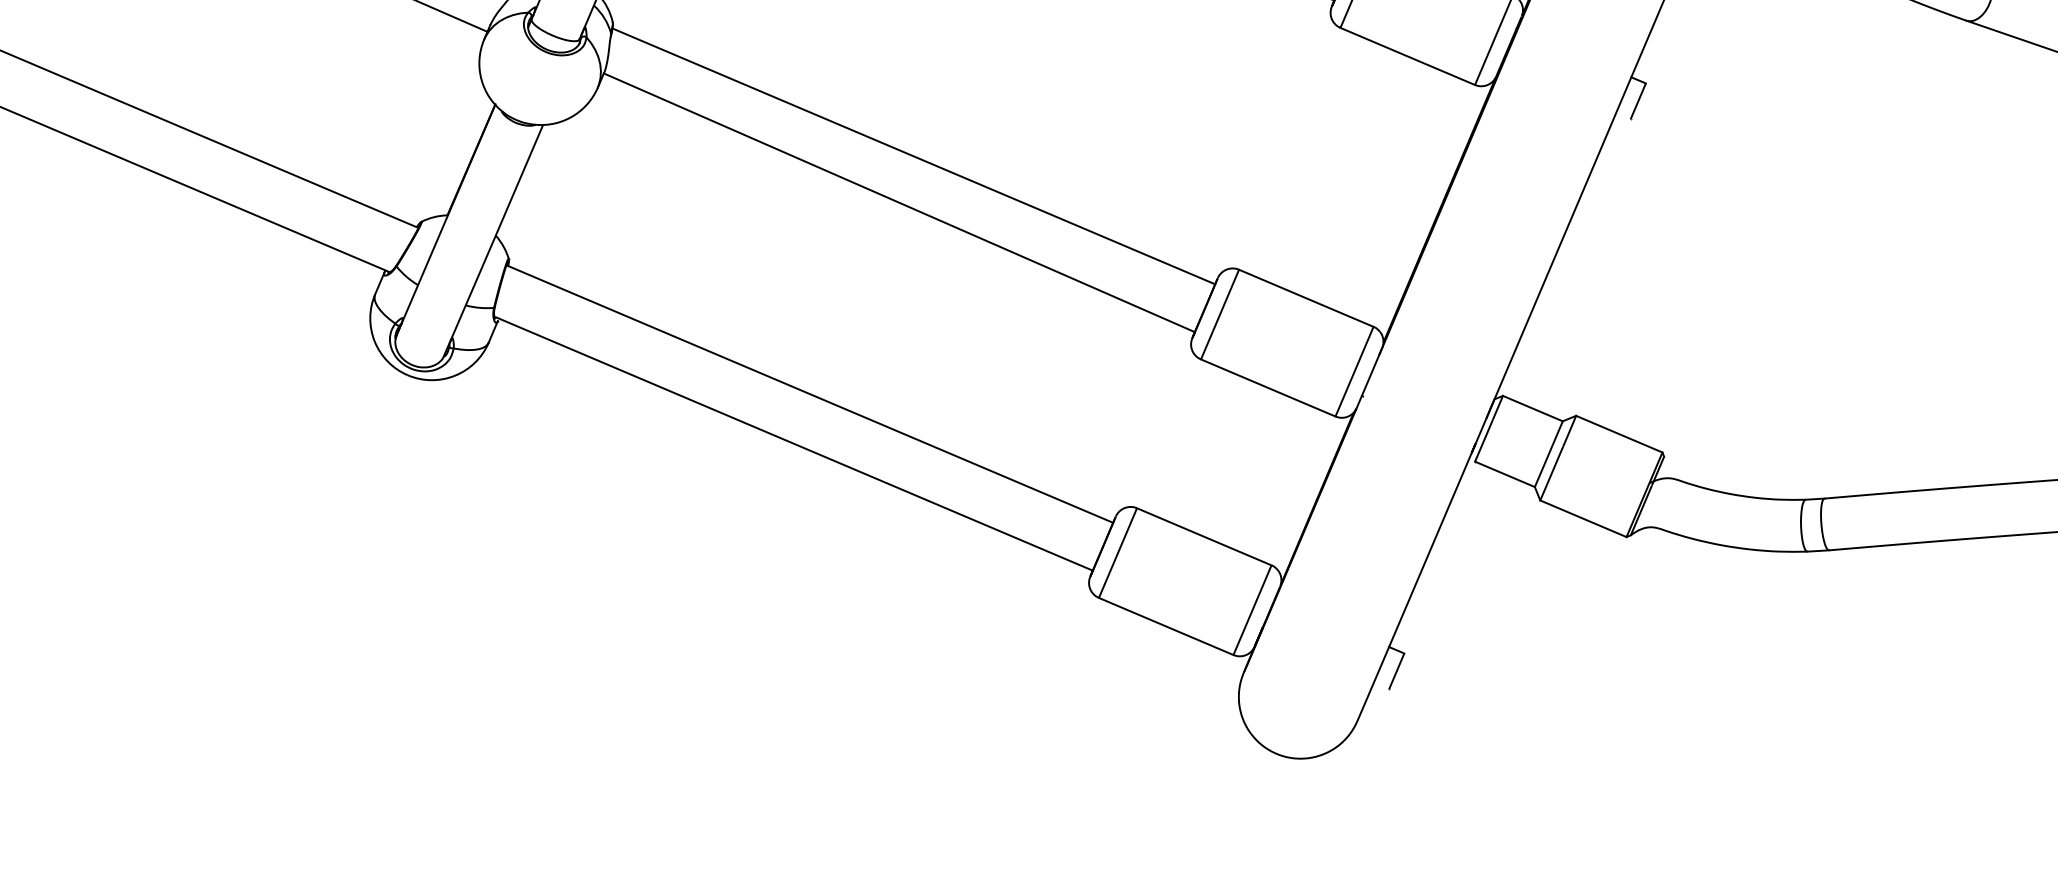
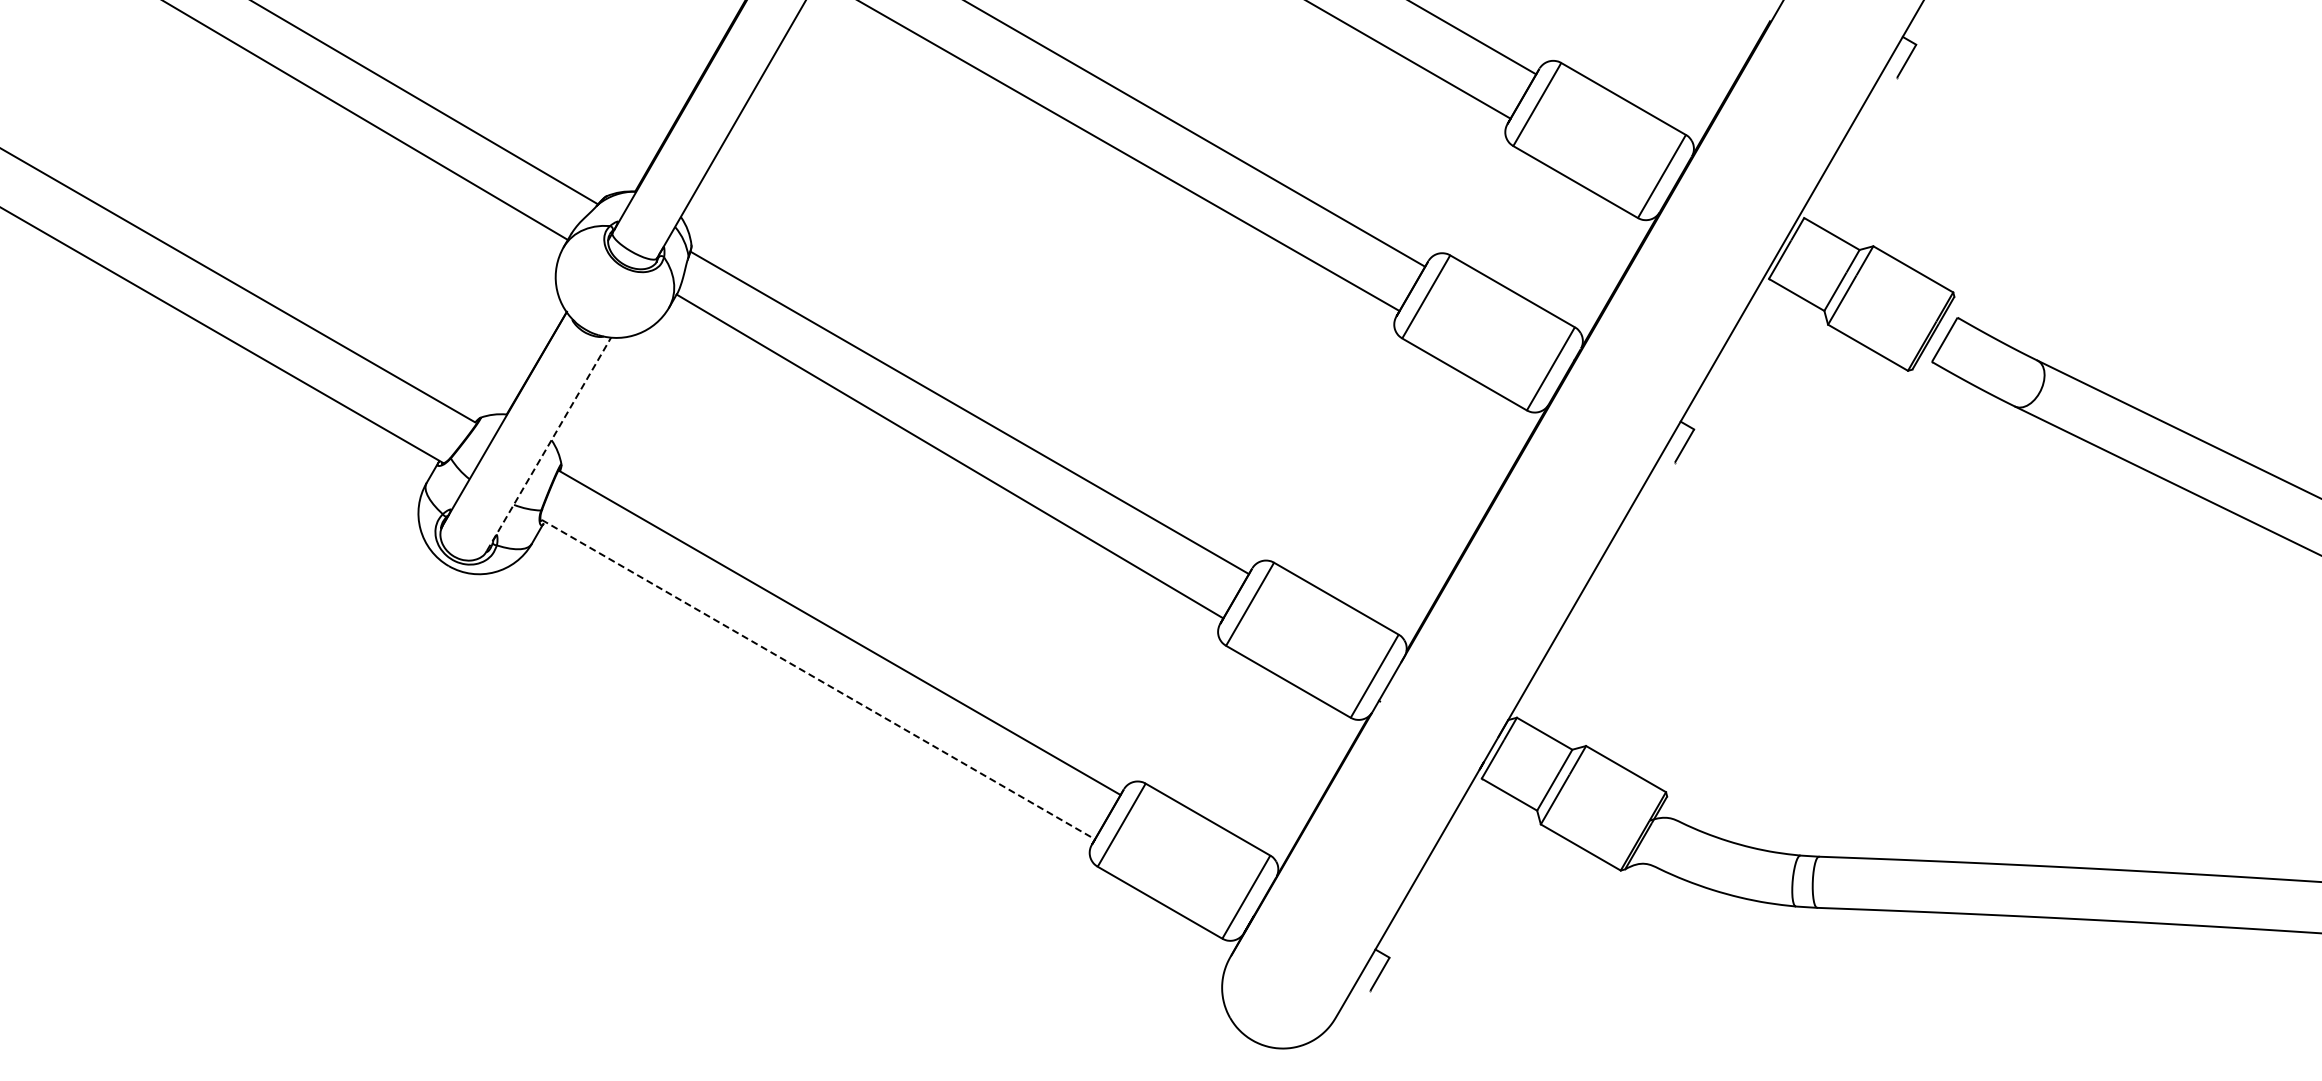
line: (494, 239) -> (549, 443), solid -> dashed
line: (794, 443) -> (818, 679), solid -> dashed

